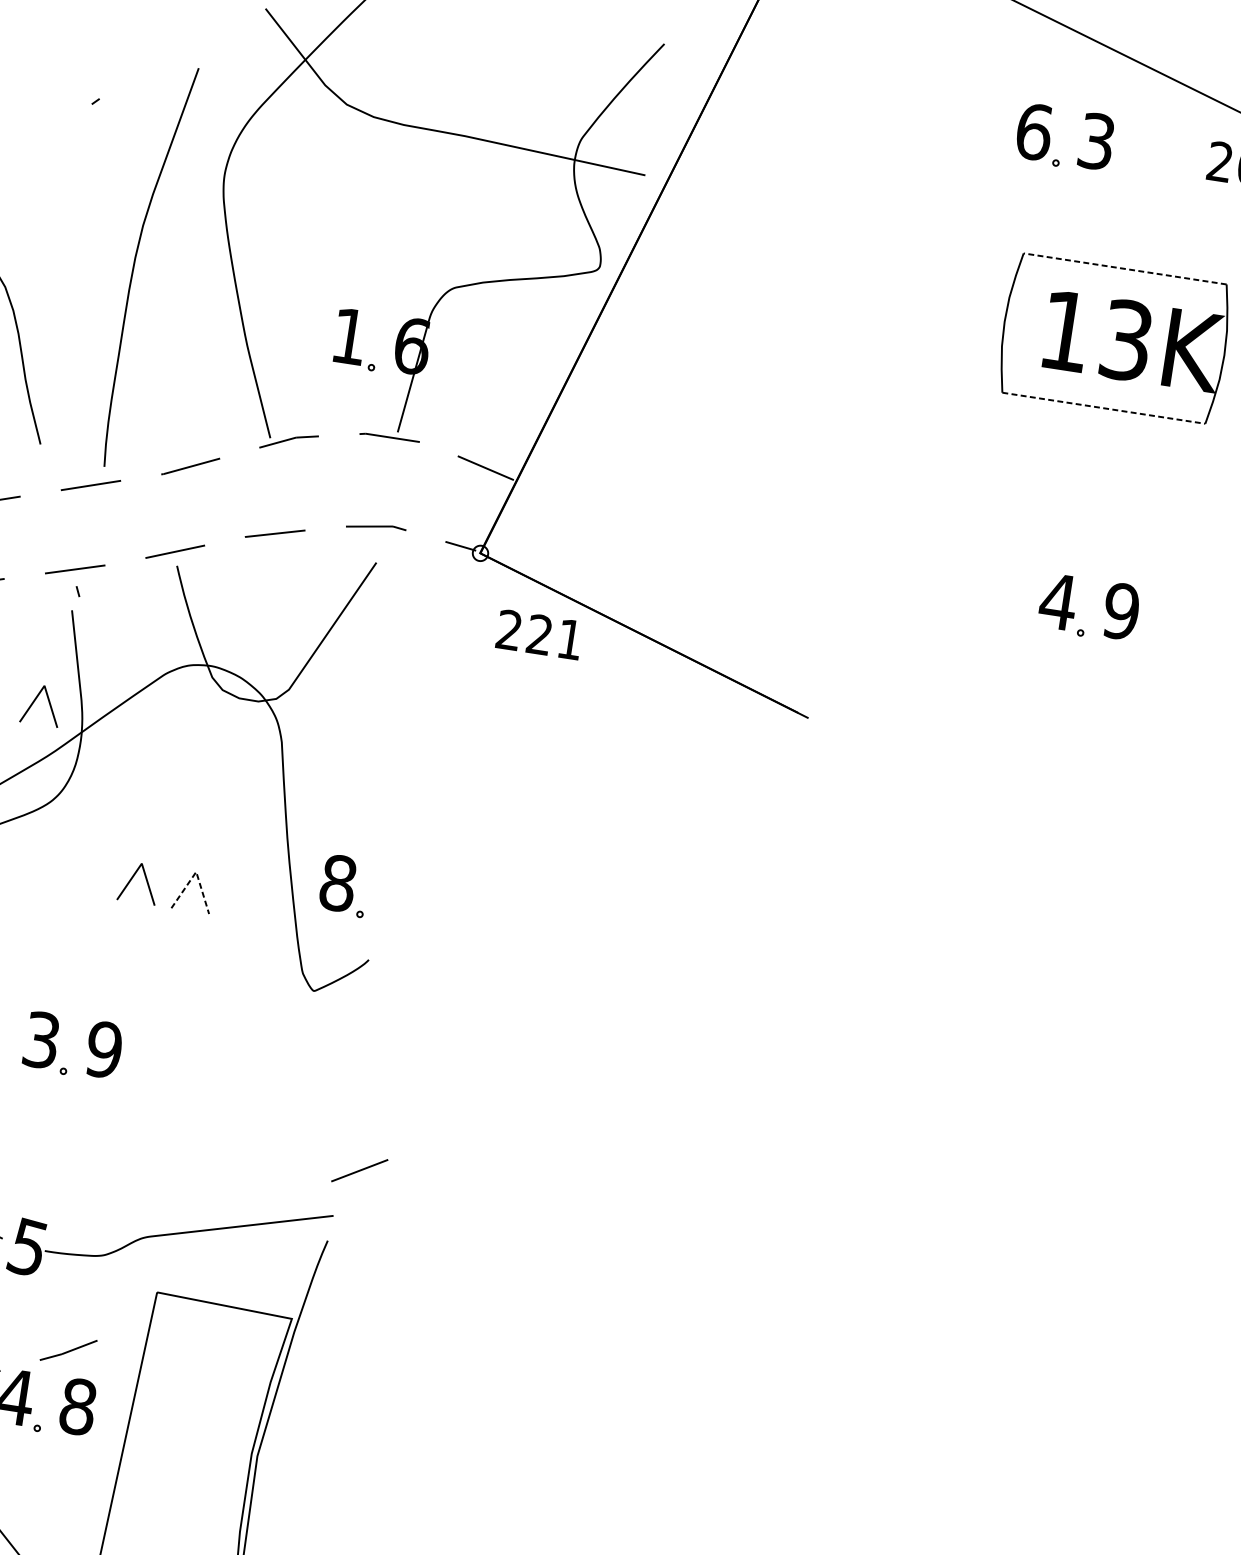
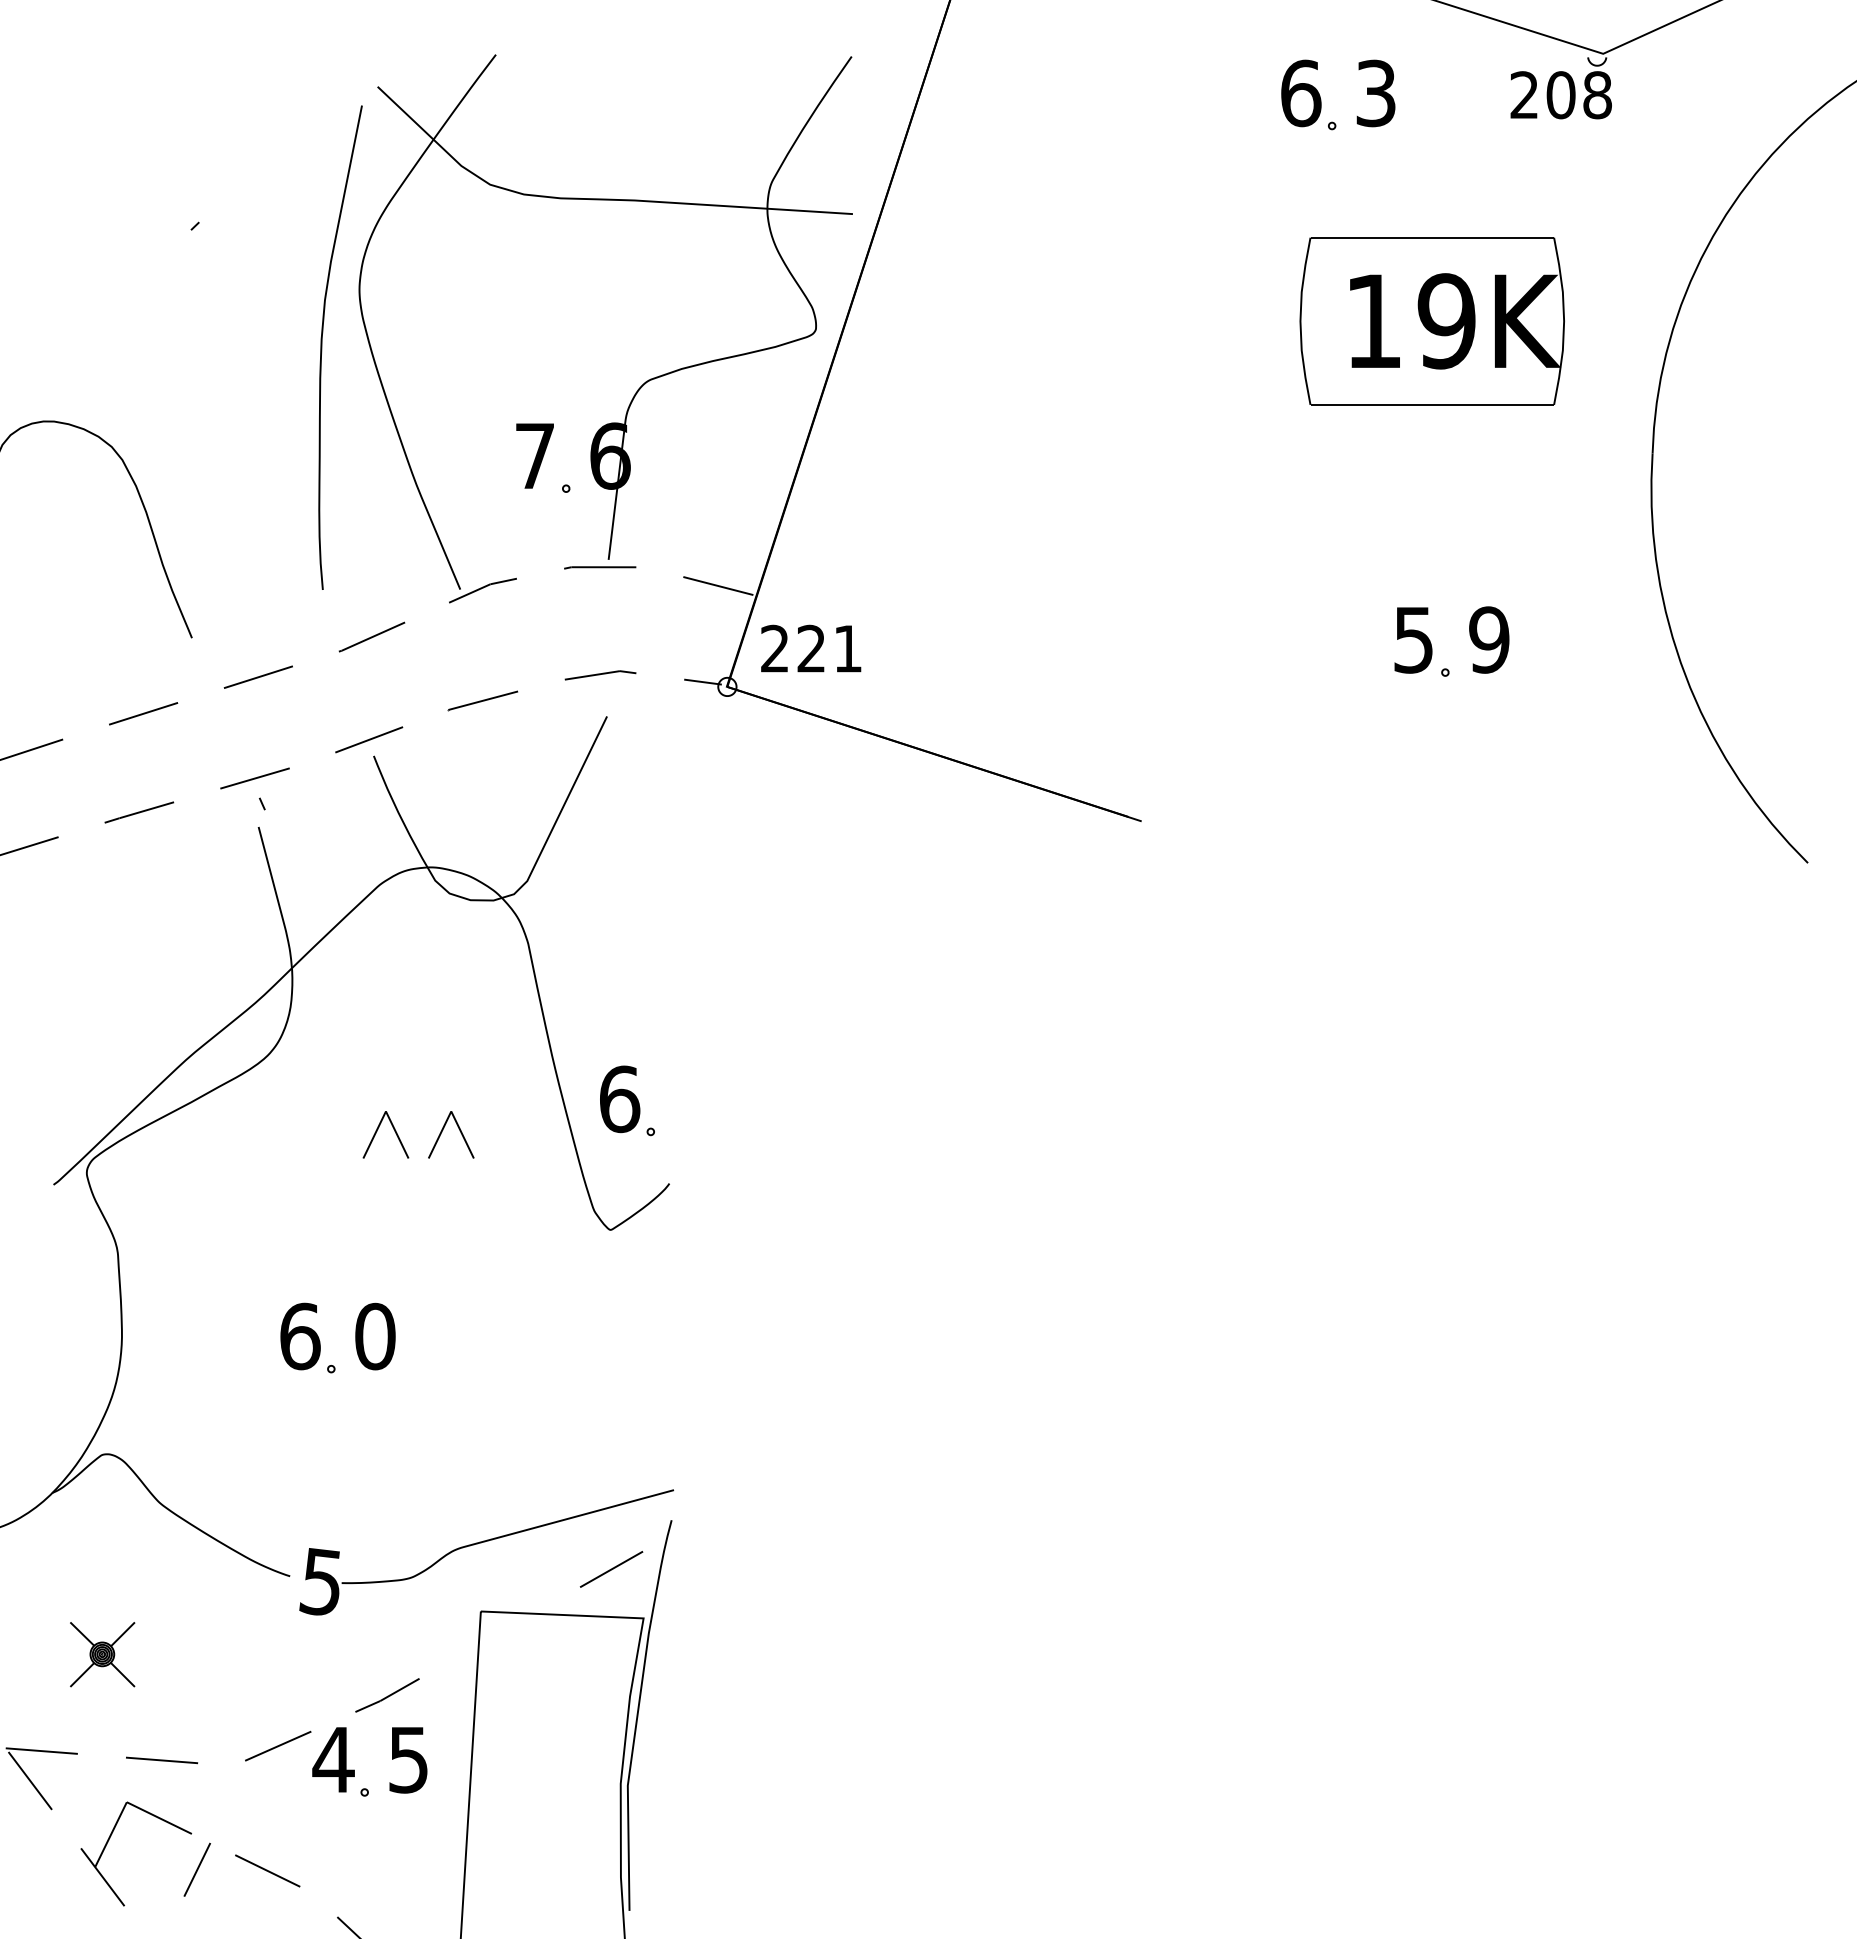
curve: (135, 264) -> (322, 347), moved
line: (1125, 268) -> (1432, 237), dashed -> solid
text: (349, 335) -> (534, 455), 1 -> 7
text: (1126, 340) -> (1446, 321), 13K -> 19K
line: (1104, 407) -> (1432, 404), dashed -> solid
text: (1058, 602) -> (1413, 640), 4 -> 5
text: (539, 634) -> (811, 648), moved
line: (34, 701) -> (231, 940), removed
line: (196, 871) -> (451, 1111), dashed -> solid
text: (338, 882) -> (619, 1098), 8 -> 6
text: (41, 1040) -> (300, 1336), 3 -> 6
text: (104, 1049) -> (375, 1336), 9 -> 0
line: (359, 1170) -> (611, 1569), moved
text: (77, 1406) -> (408, 1759), 8 -> 5

